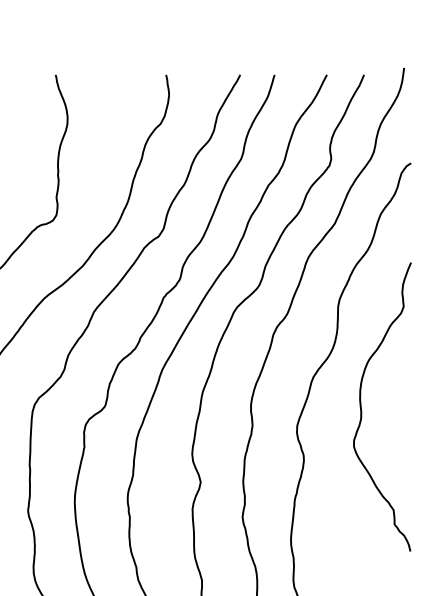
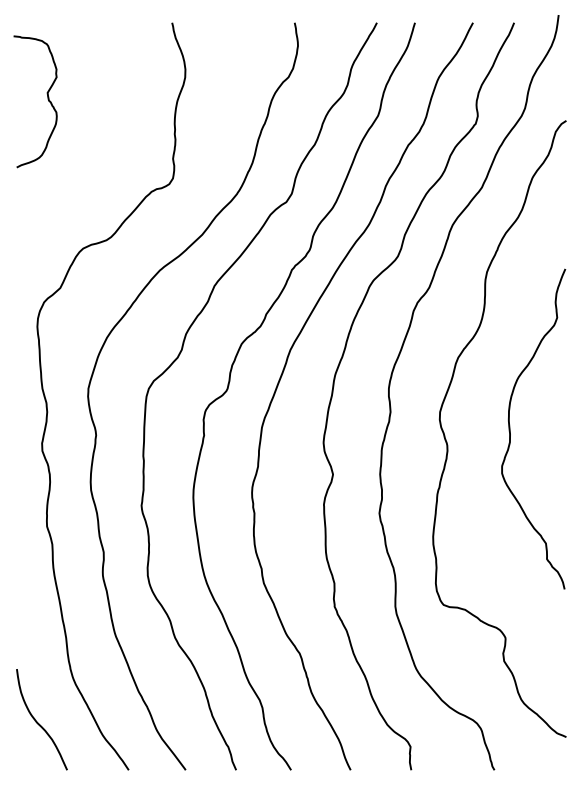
curve: (361, 406) -> (510, 428), moved

